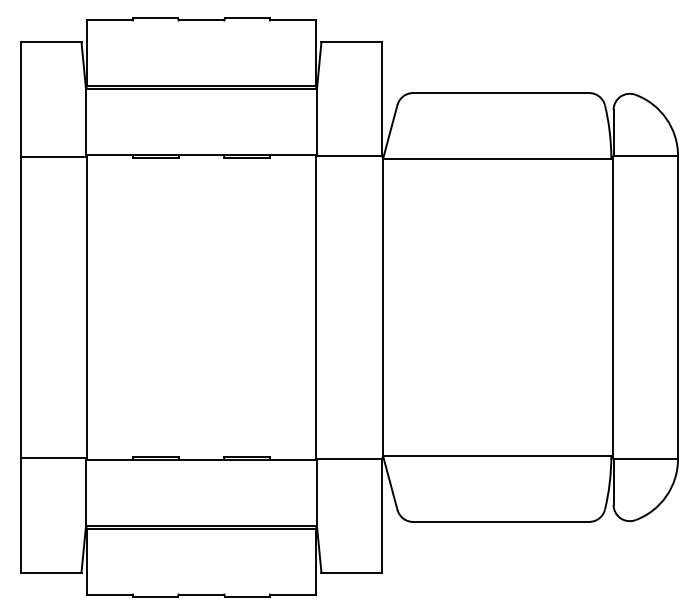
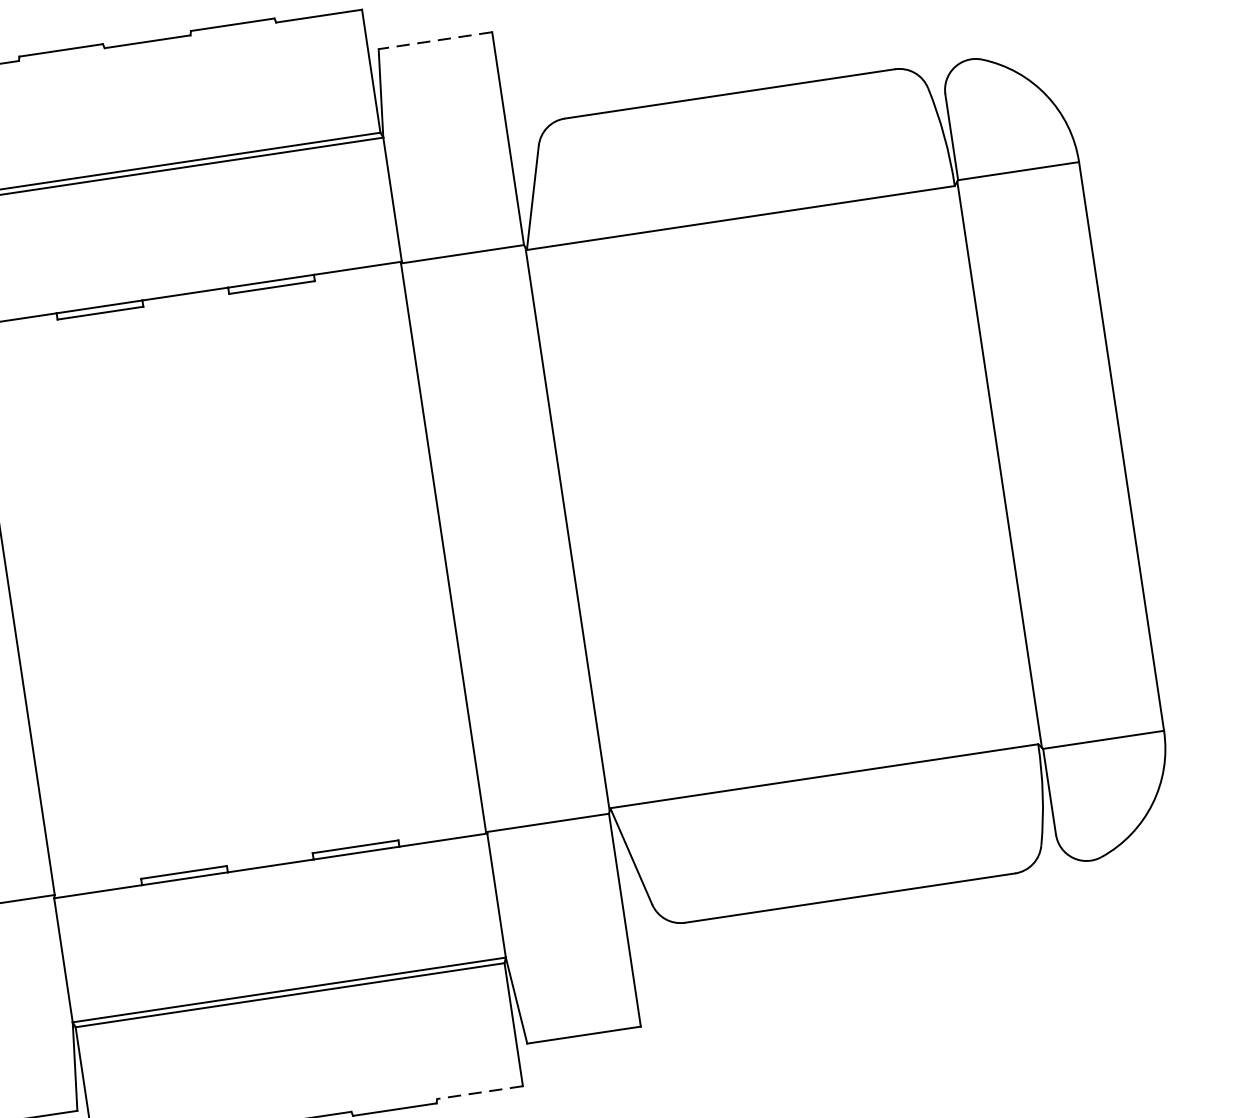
line: (351, 42) -> (435, 41), solid -> dashed
line: (292, 594) -> (479, 1092), solid -> dashed

